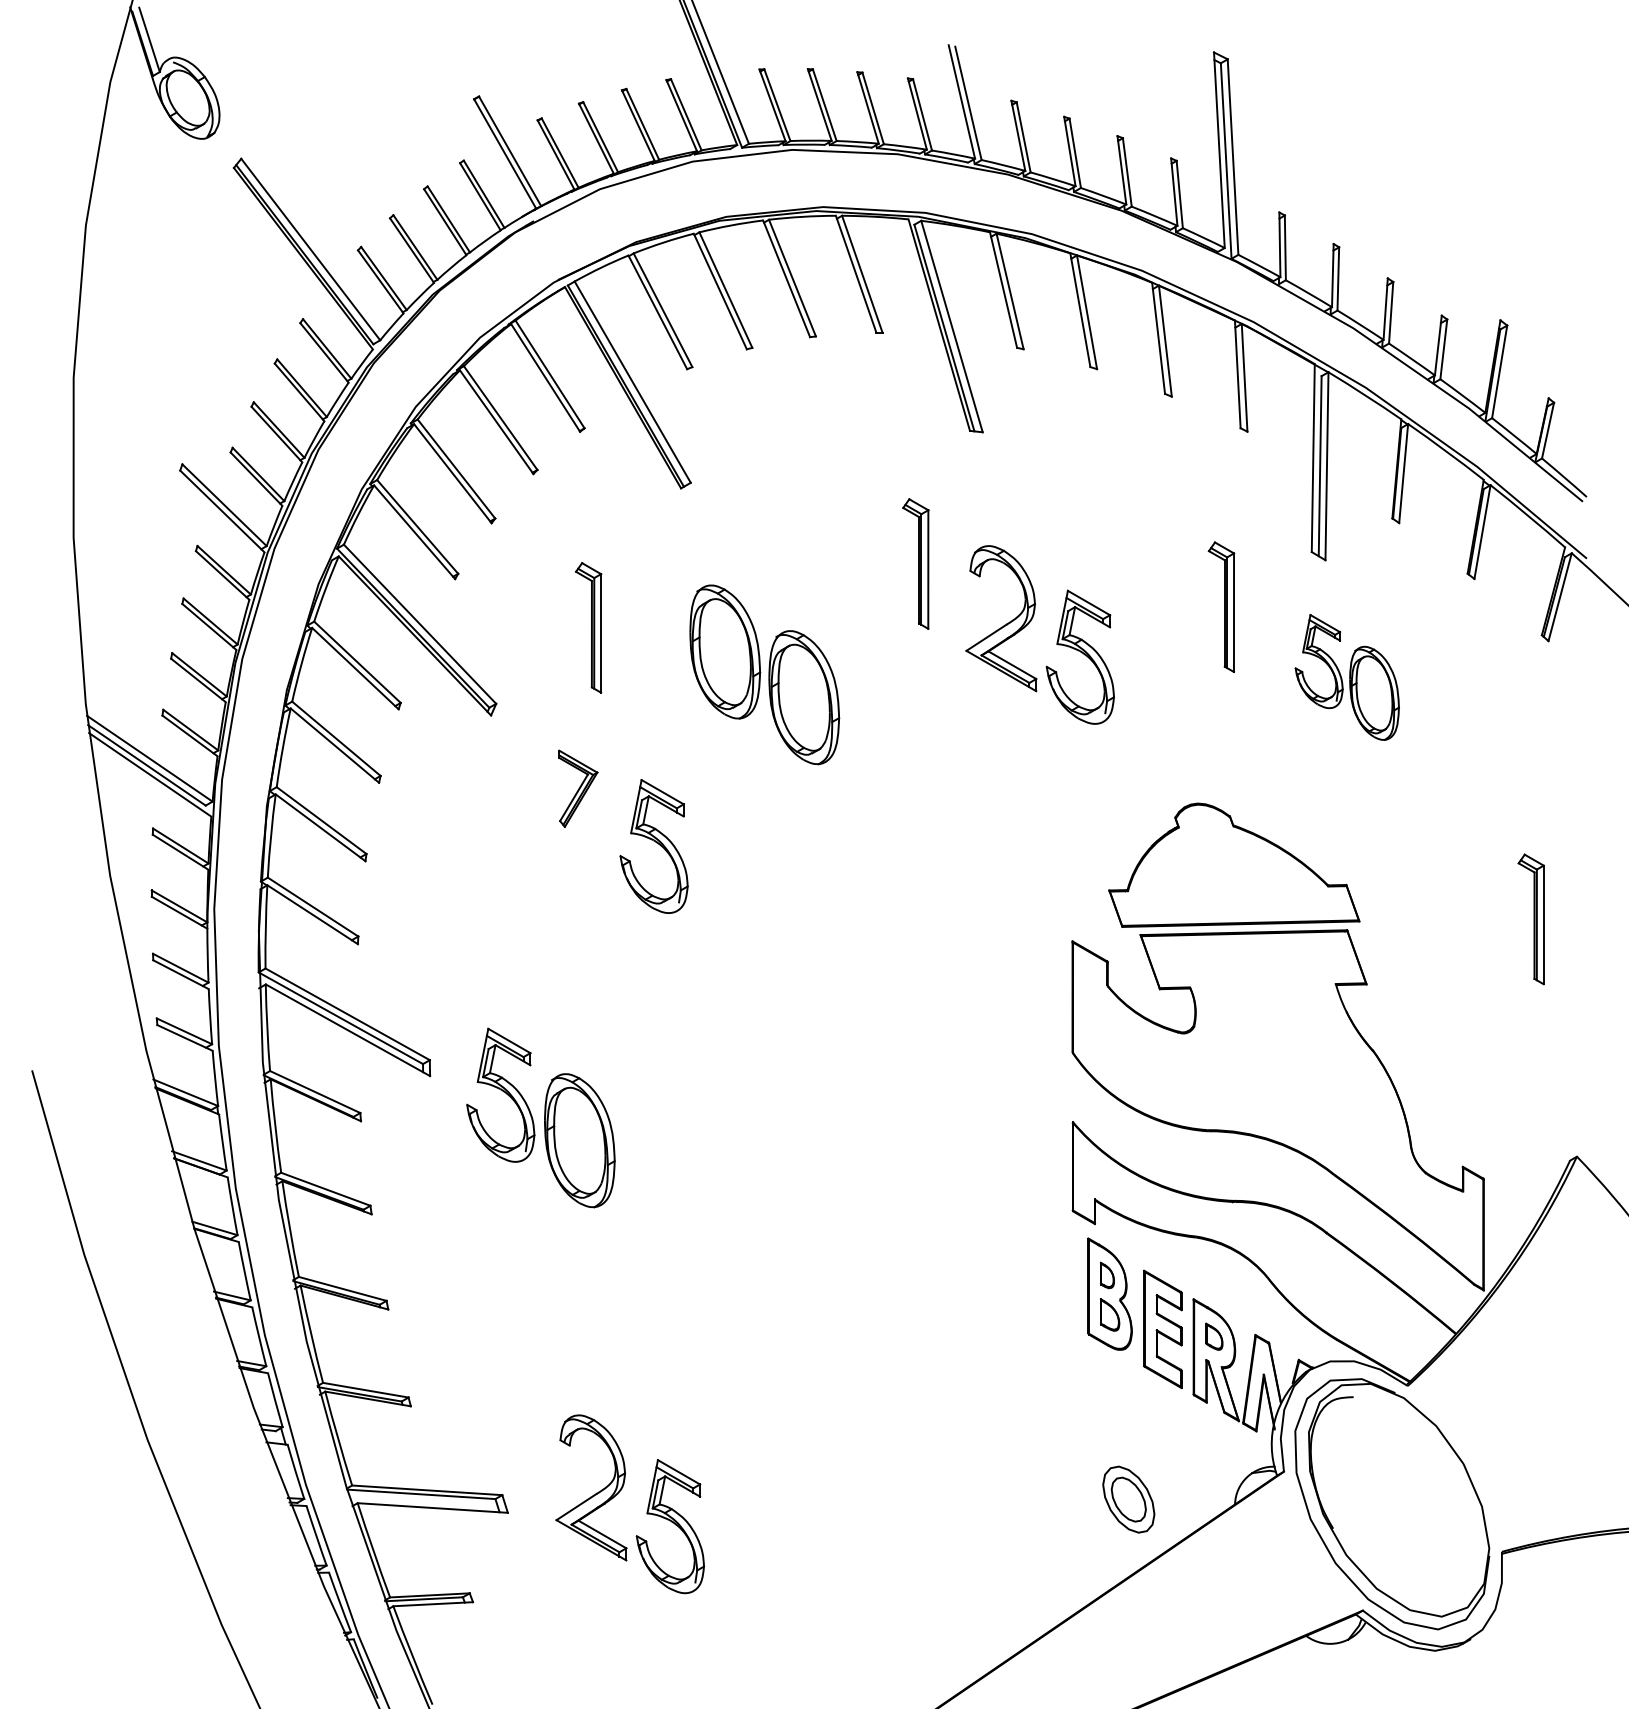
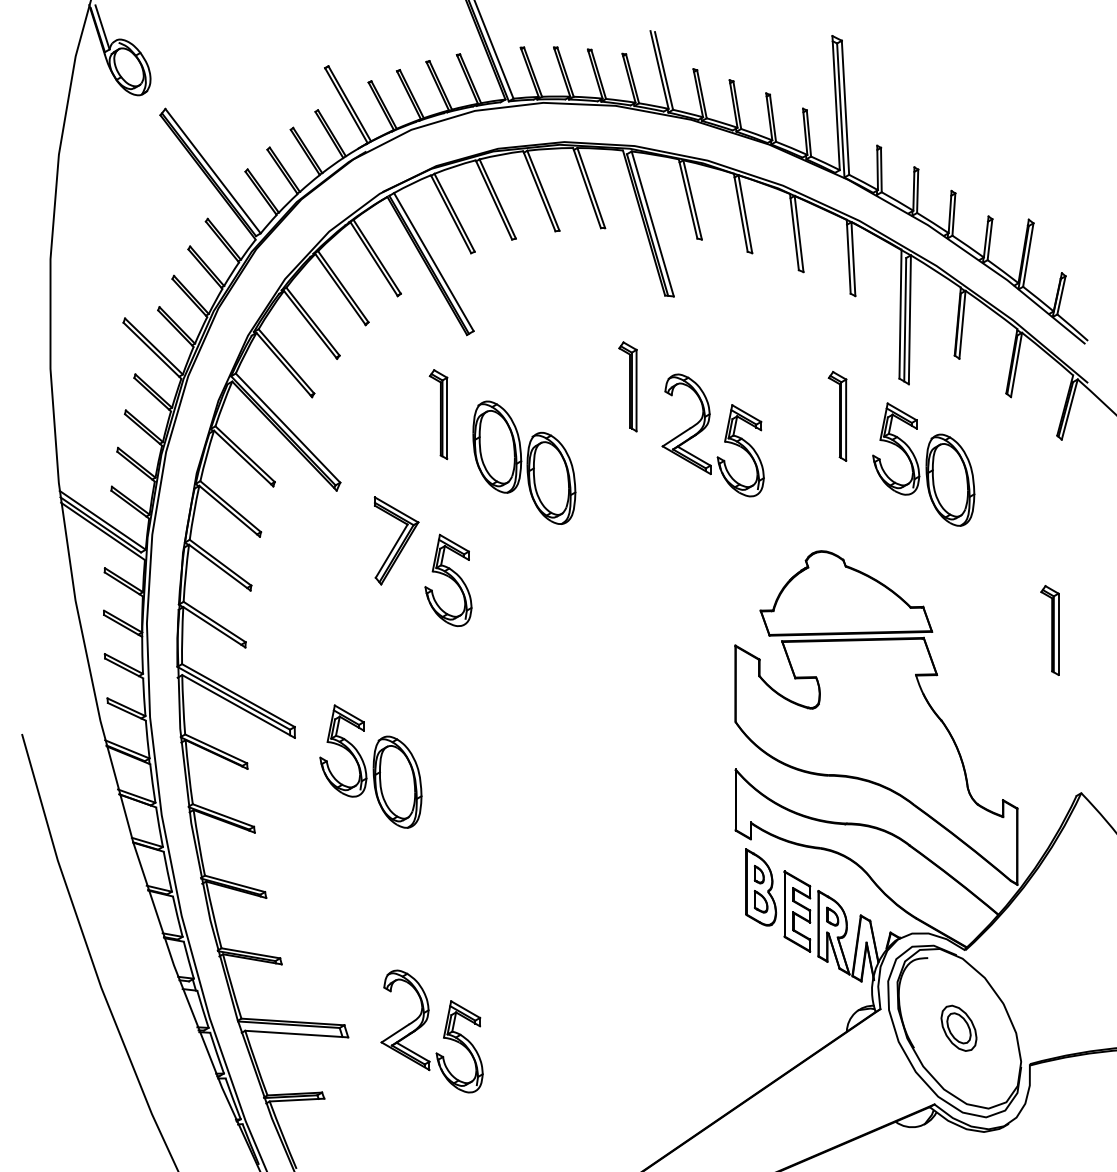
part: (588, 627) -> (438, 414), moved
part: (1346, 677) -> (923, 464), size x1.43
part: (578, 788) -> (396, 540), size x1.67
part: (1128, 1498) -> (958, 1027), moved

